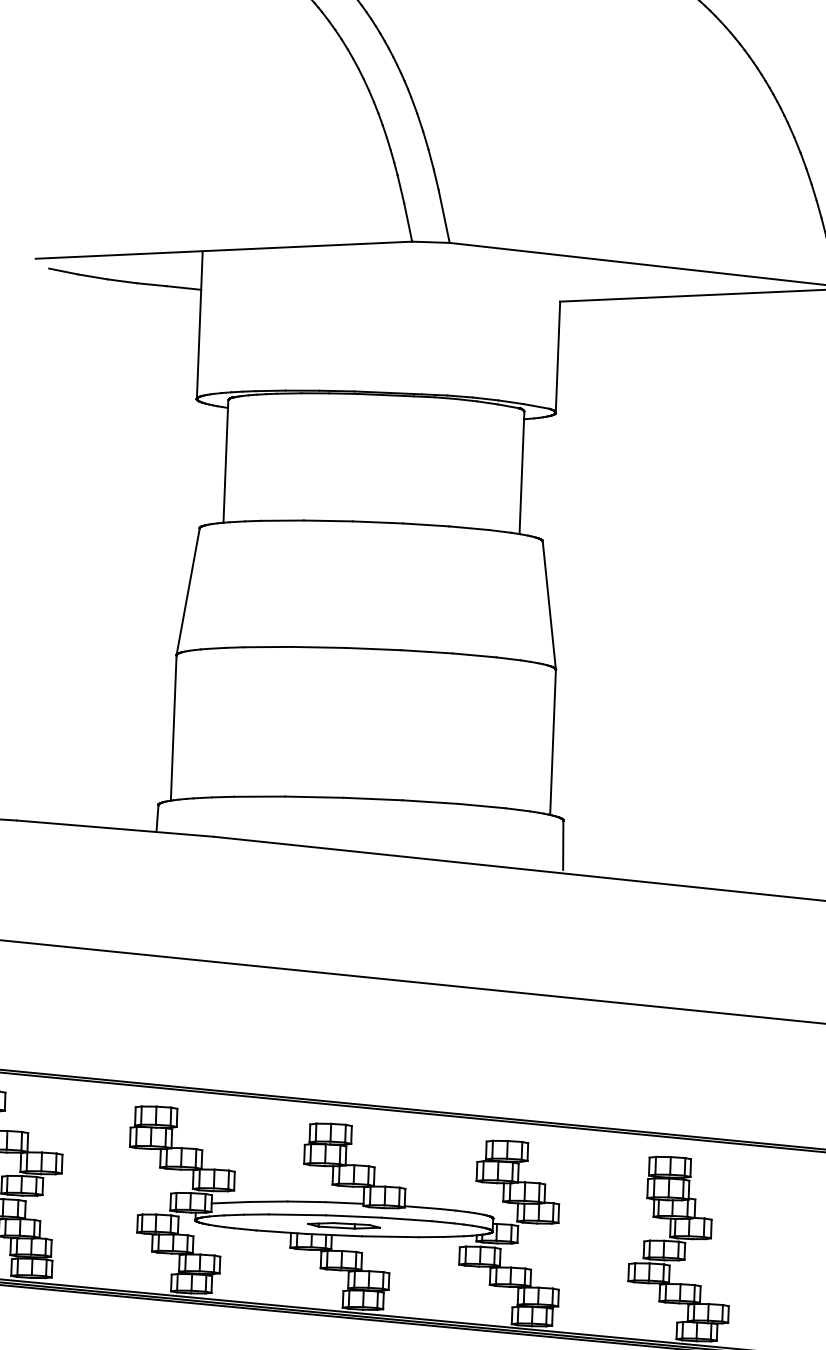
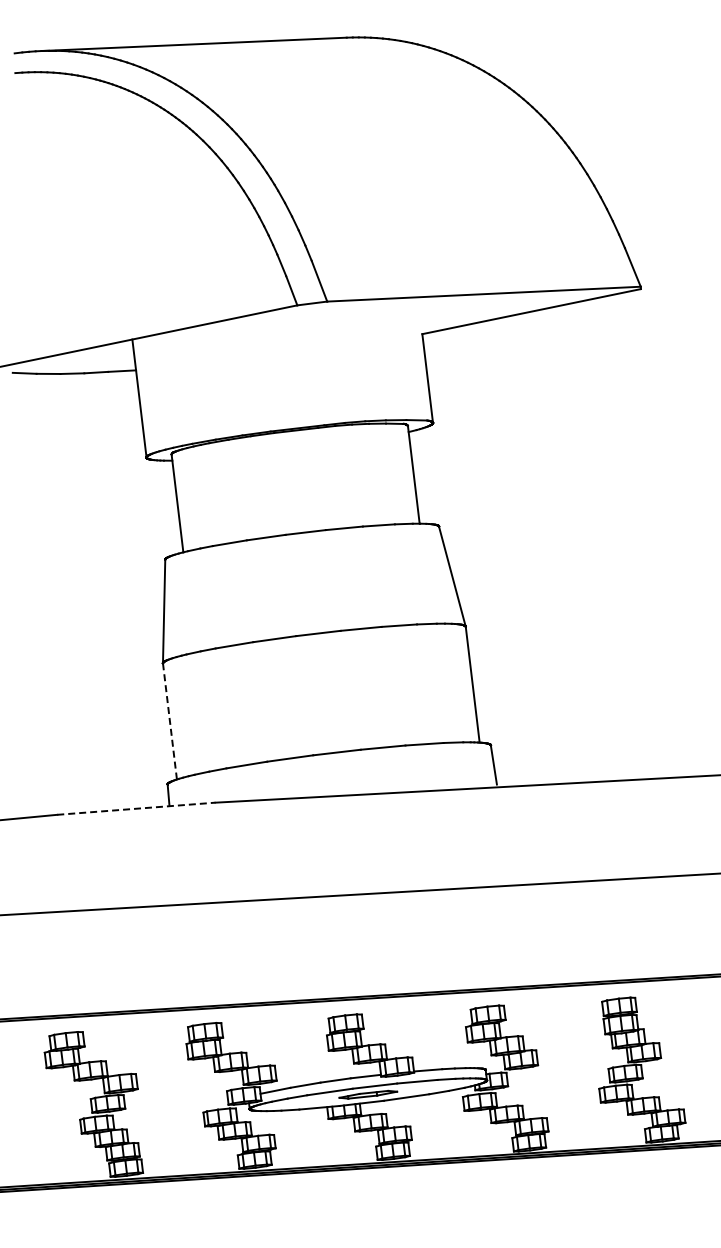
line: (173, 726) -> (169, 720), solid -> dashed
line: (115, 828) -> (136, 808), solid -> dashed

